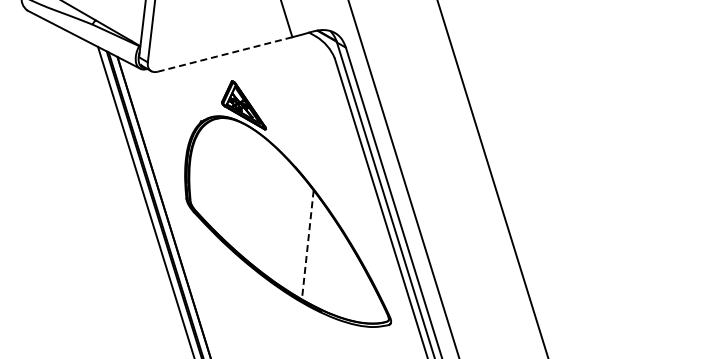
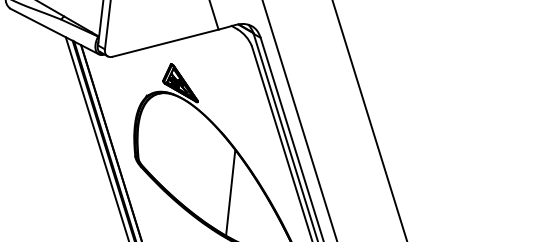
line: (224, 54) -> (165, 43), dashed -> solid
line: (307, 244) -> (230, 192), dashed -> solid

